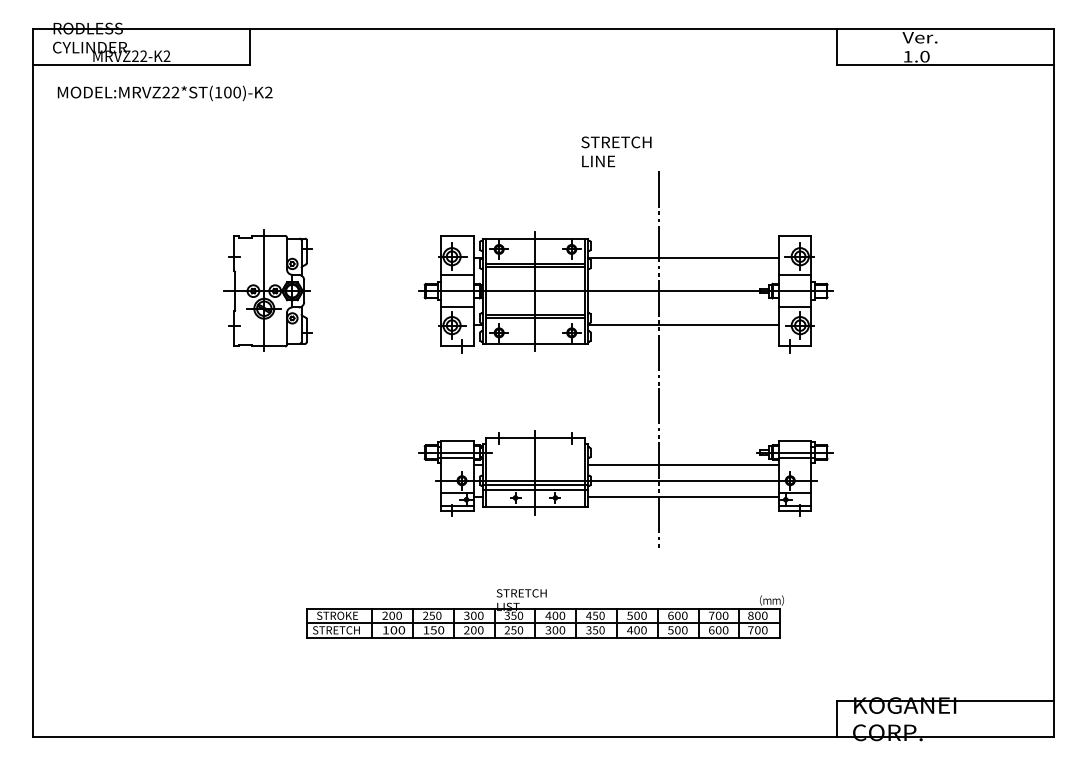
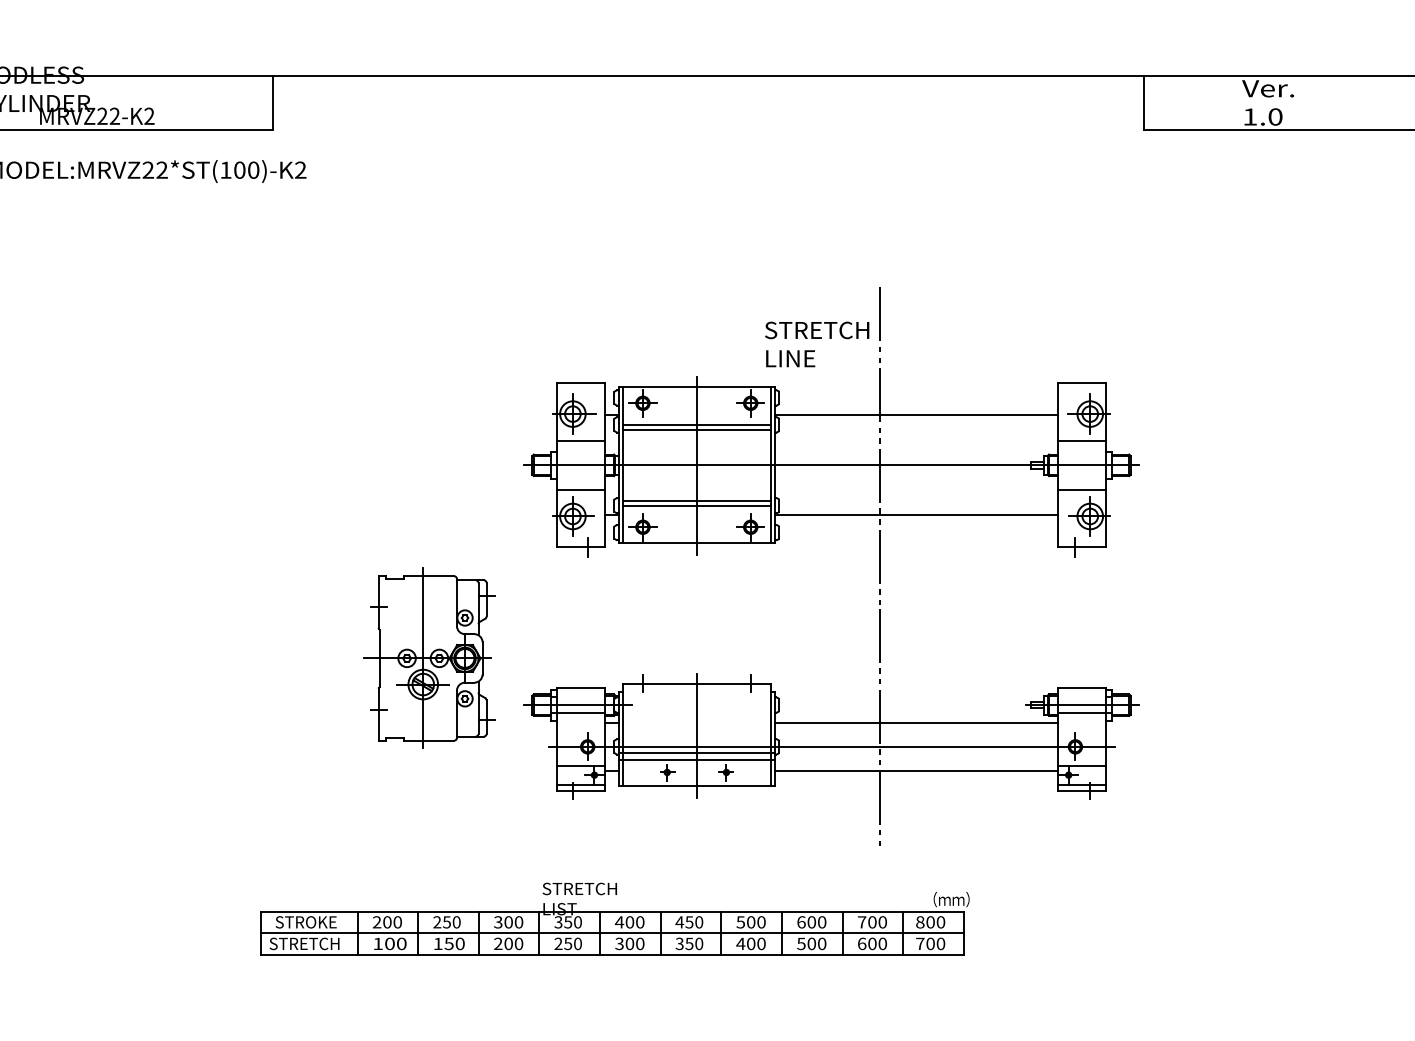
text: (616, 151) -> (817, 343), moved
part: (267, 290) -> (427, 657), moved
part: (544, 613) -> (613, 918), moved

